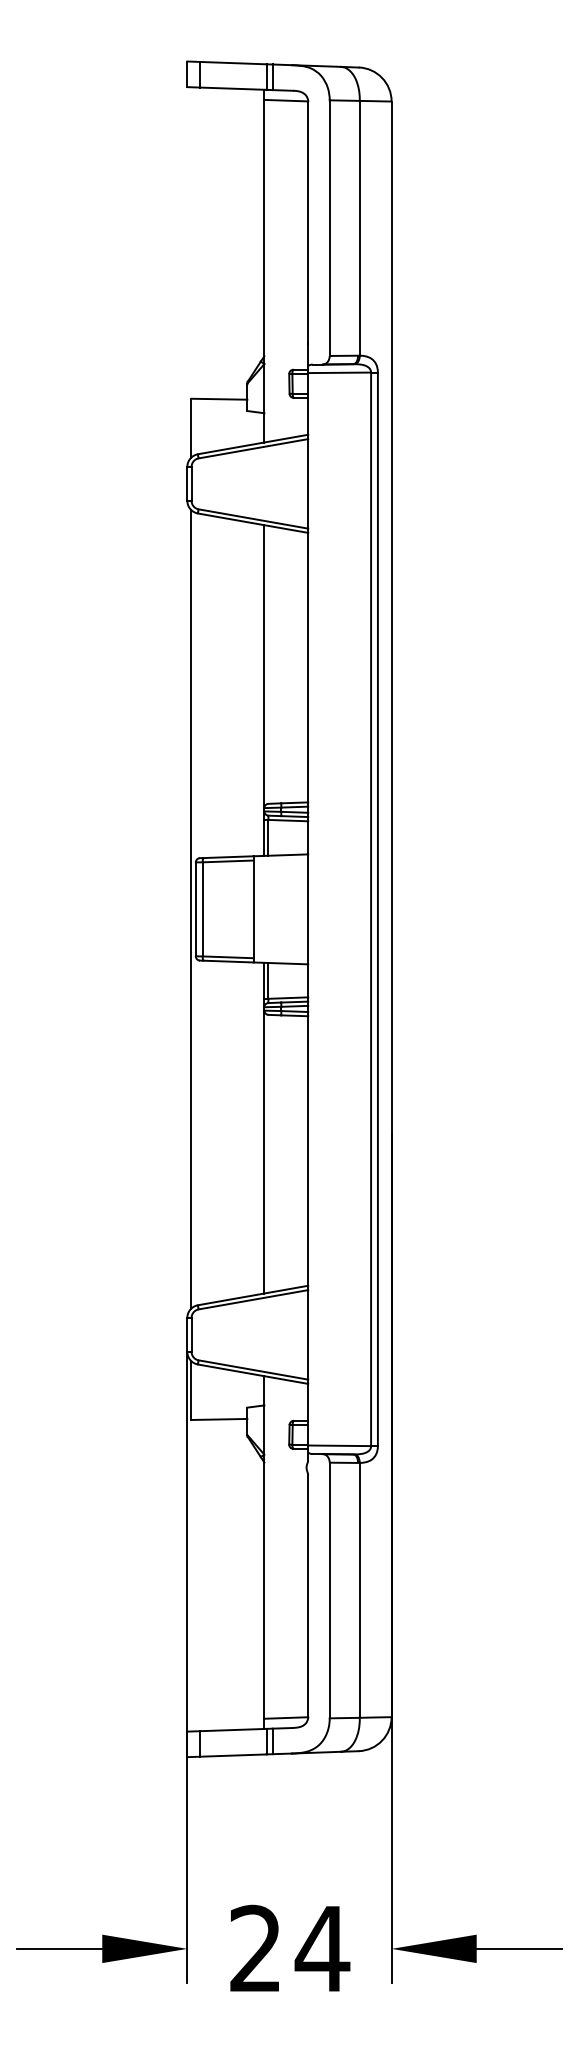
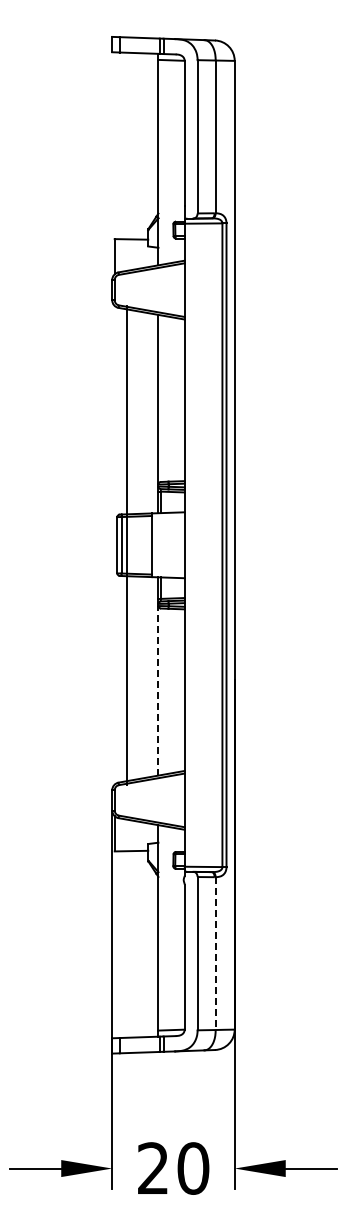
line: (191, 908) -> (126, 544), moved
line: (264, 1151) -> (158, 690), solid -> dashed
line: (359, 1591) -> (215, 954), solid -> dashed
text: (321, 1948) -> (192, 1168), 24 -> 20

